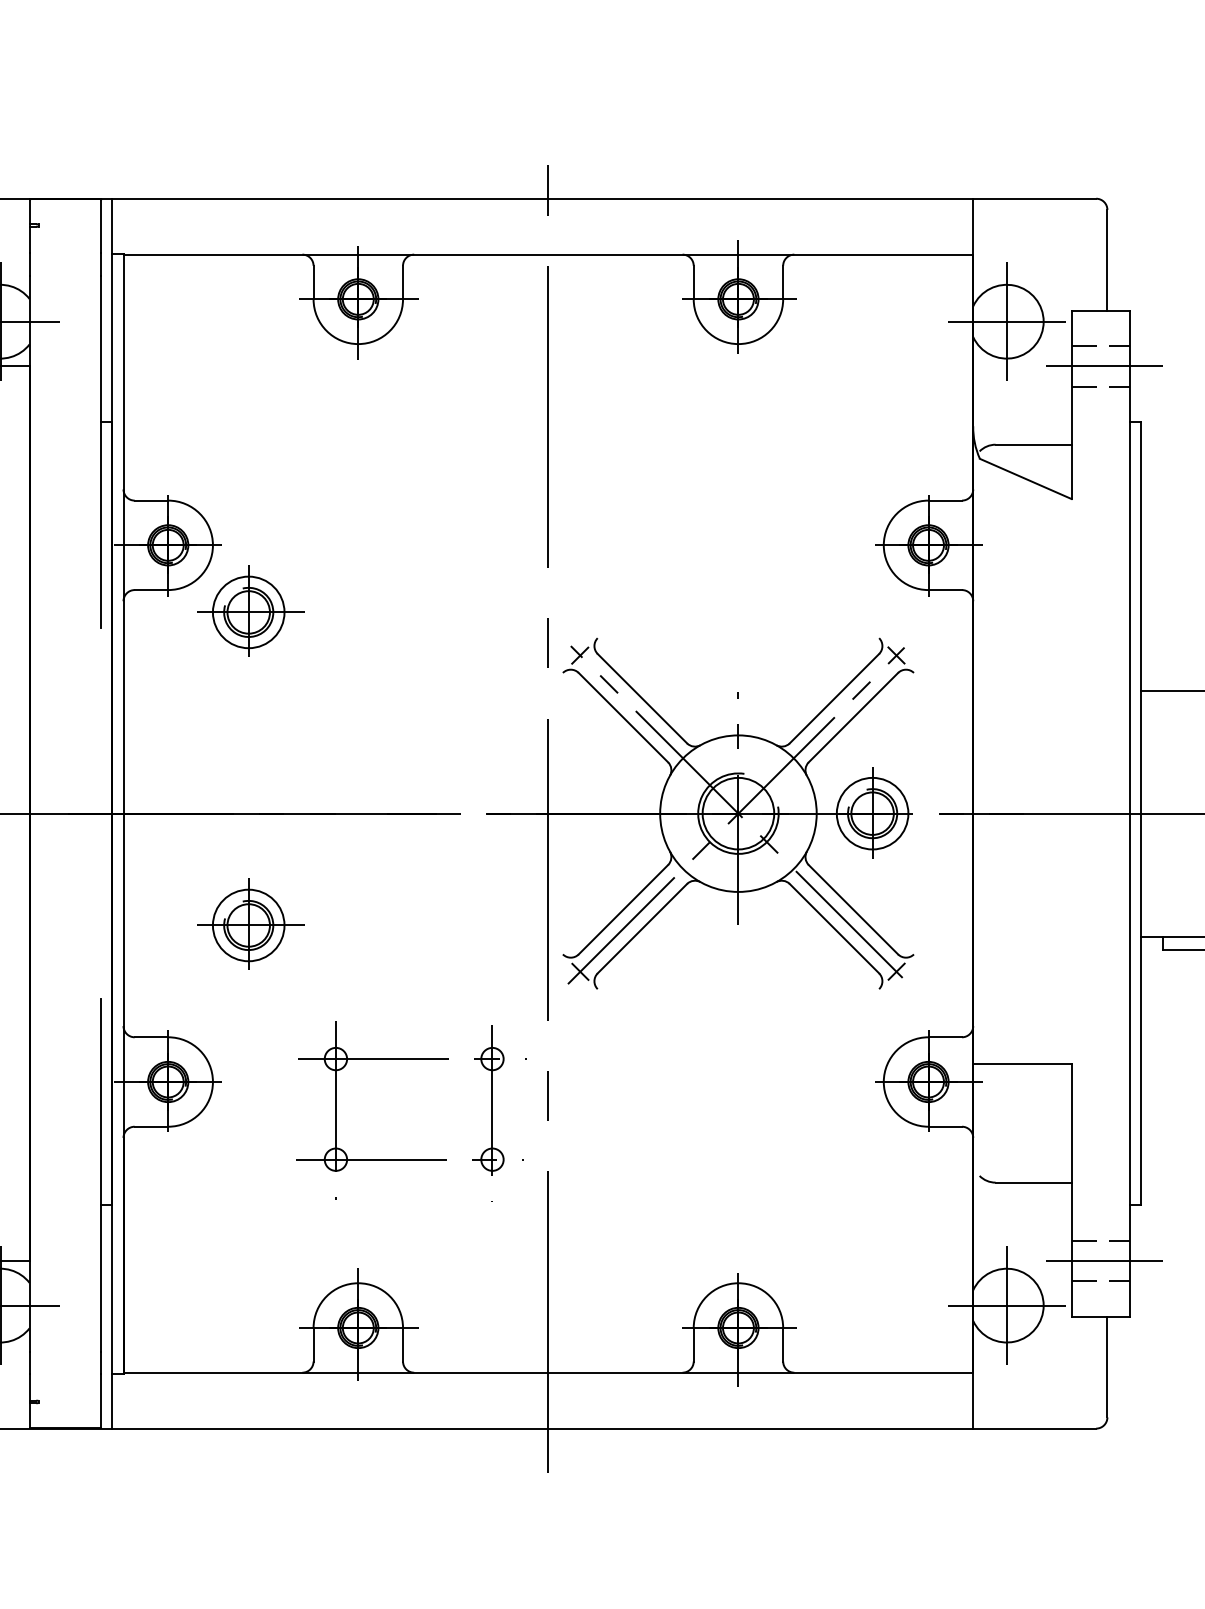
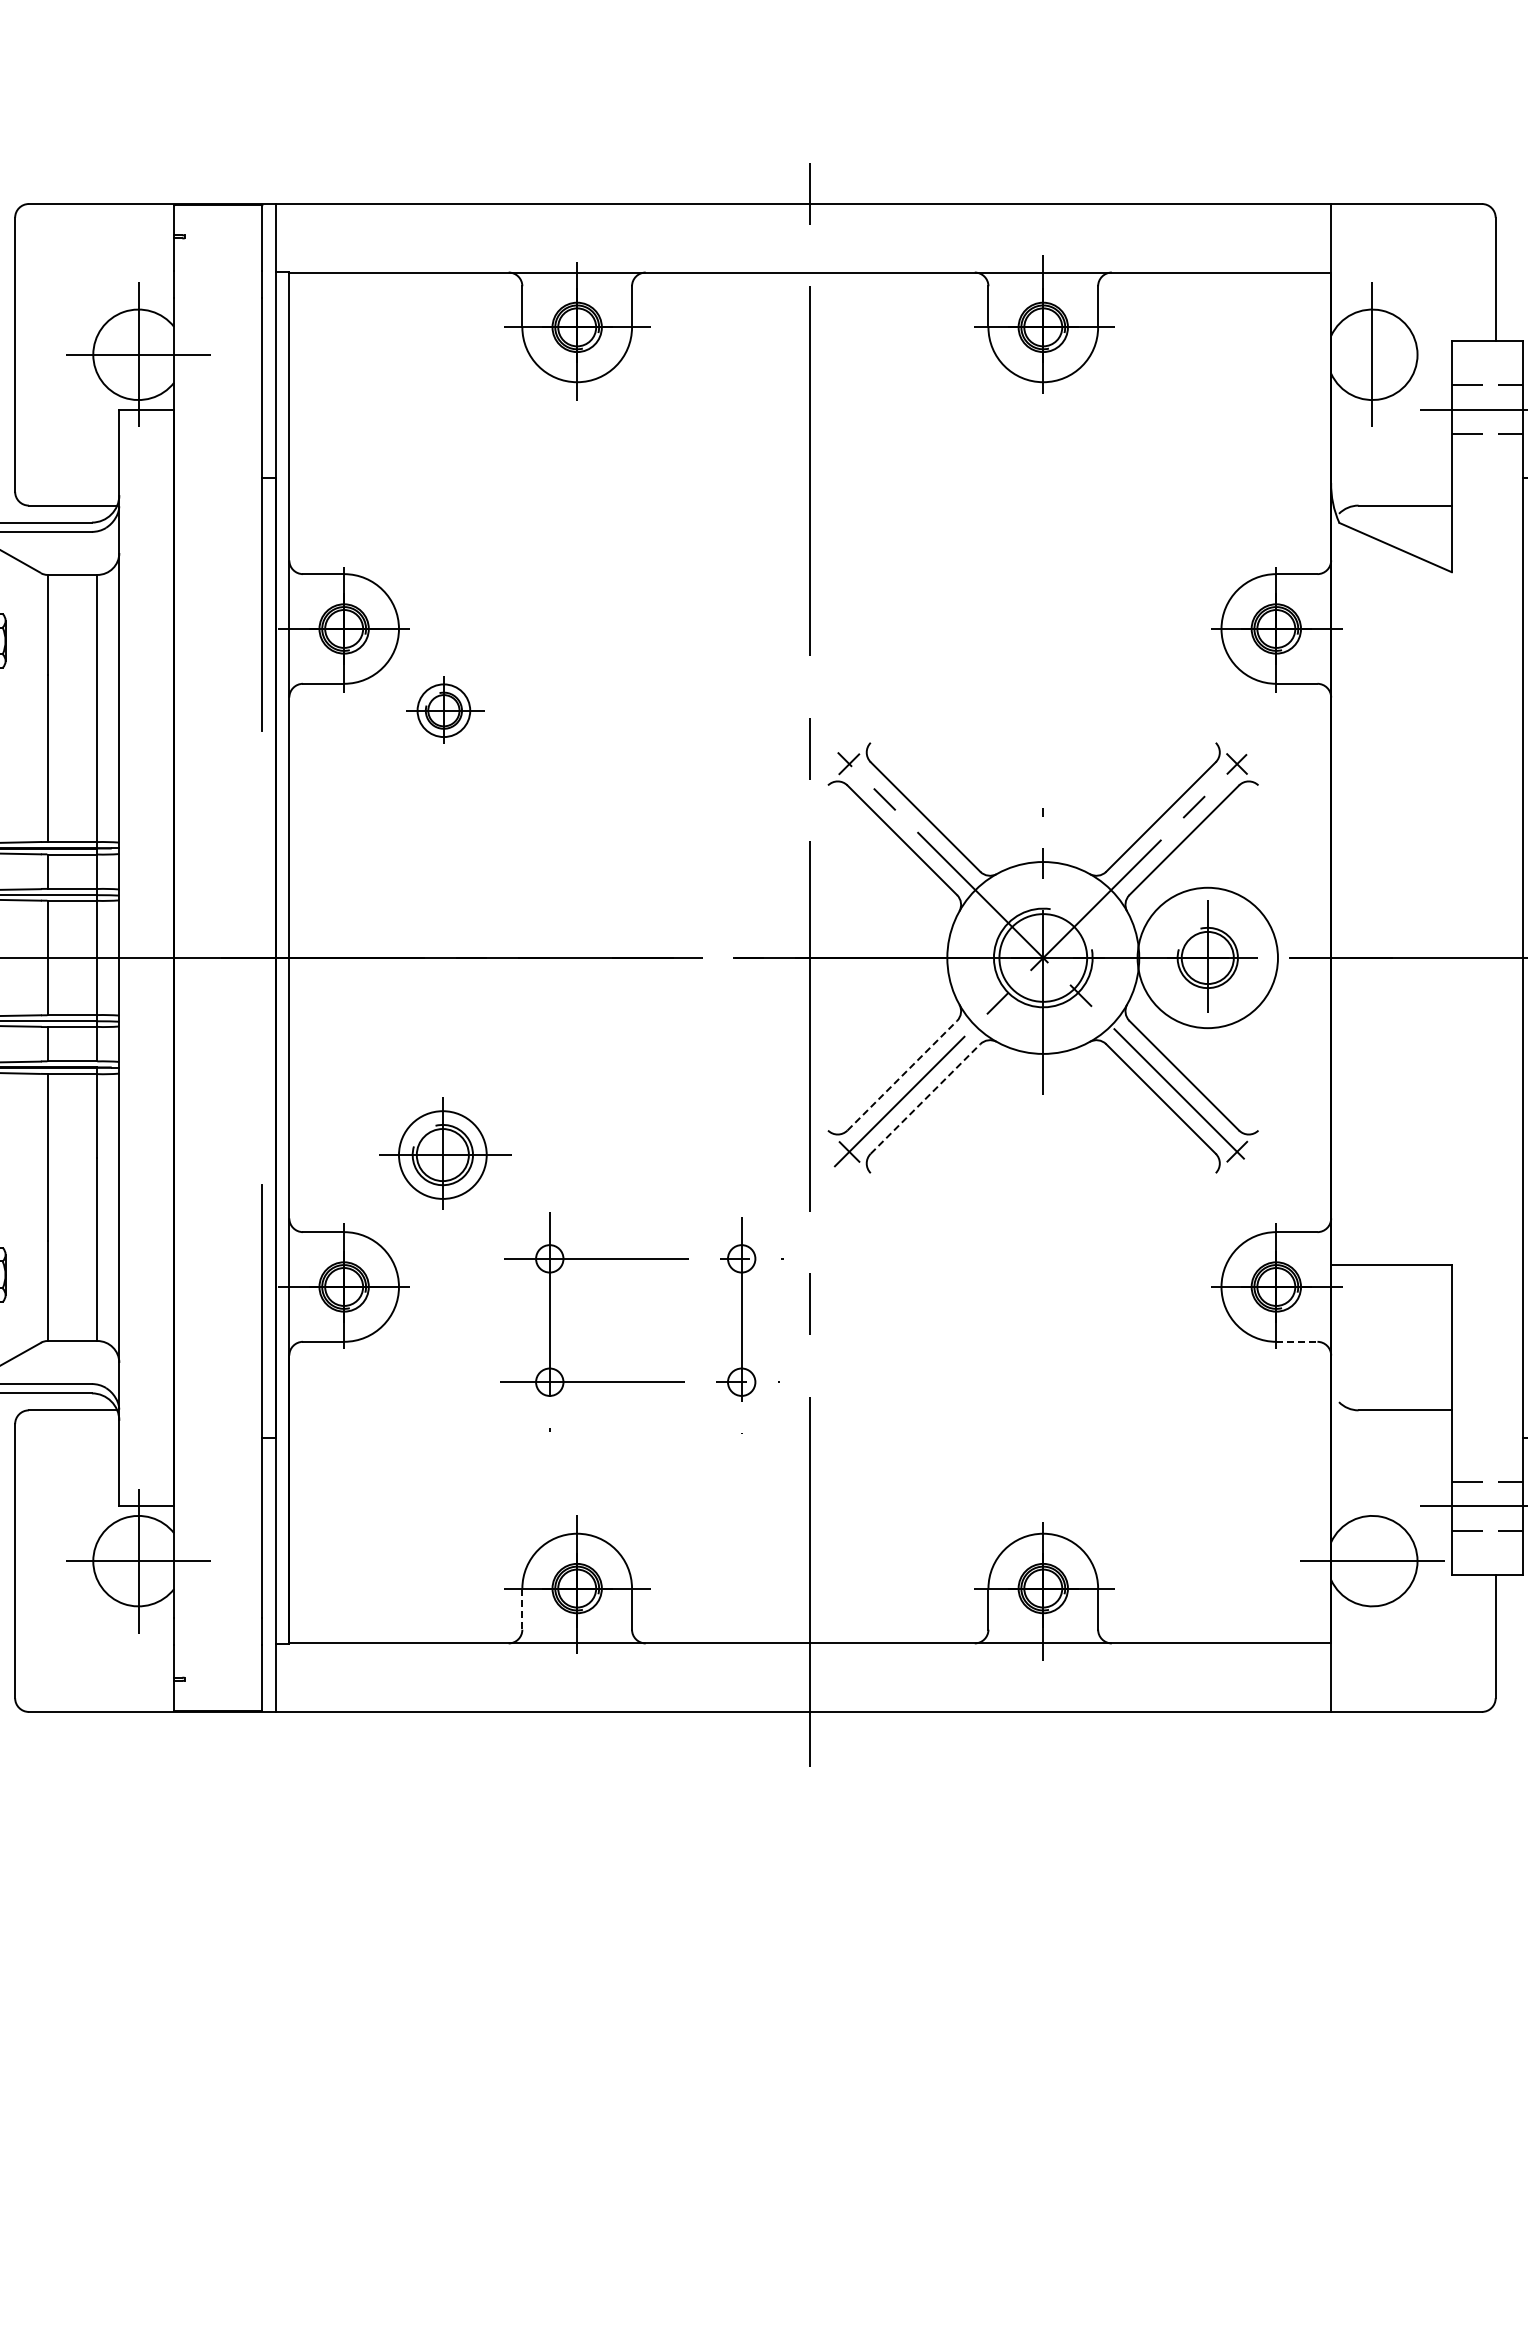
line: (1006, 321) -> (1371, 354), removed
part: (250, 611) -> (445, 709), size x0.6
circle: (872, 813) -> (1207, 957), size x1.6
line: (623, 909) -> (902, 1075), solid -> dashed
part: (250, 924) -> (445, 1153), moved
line: (642, 928) -> (925, 1098), solid -> dashed
line: (944, 1126) -> (1296, 1341), solid -> dashed
line: (1006, 1305) -> (1372, 1560), removed
line: (313, 1345) -> (522, 1609), solid -> dashed

